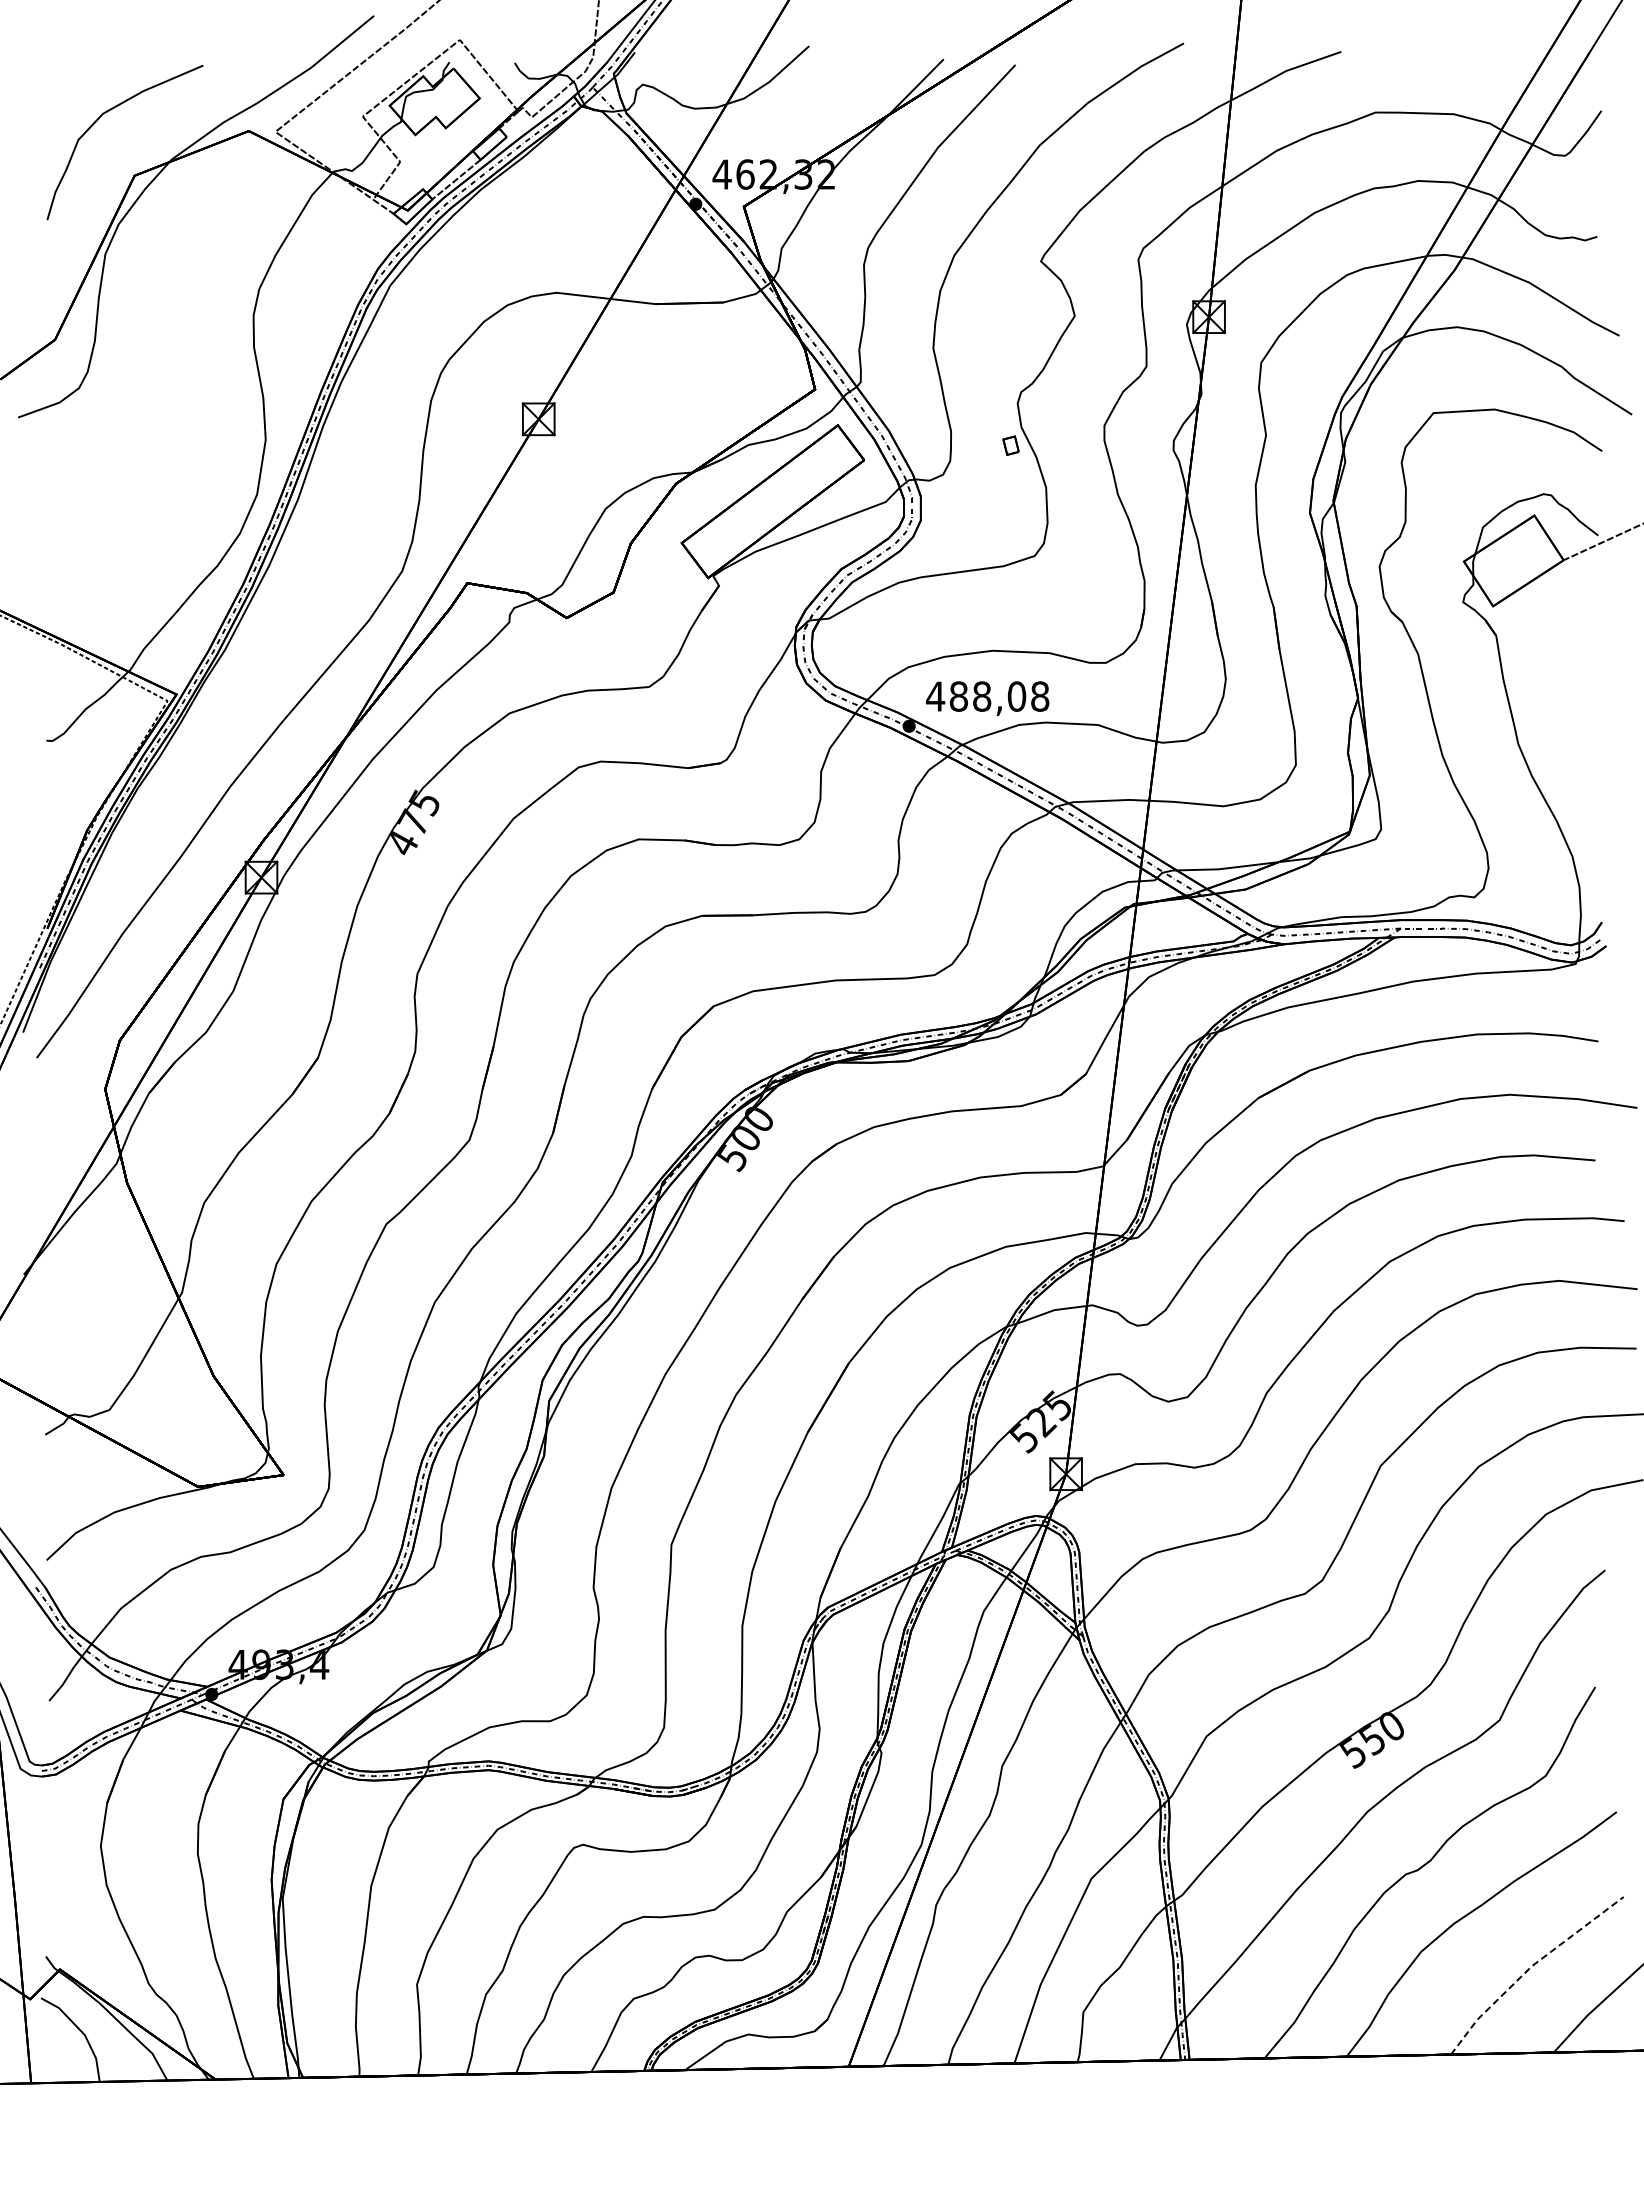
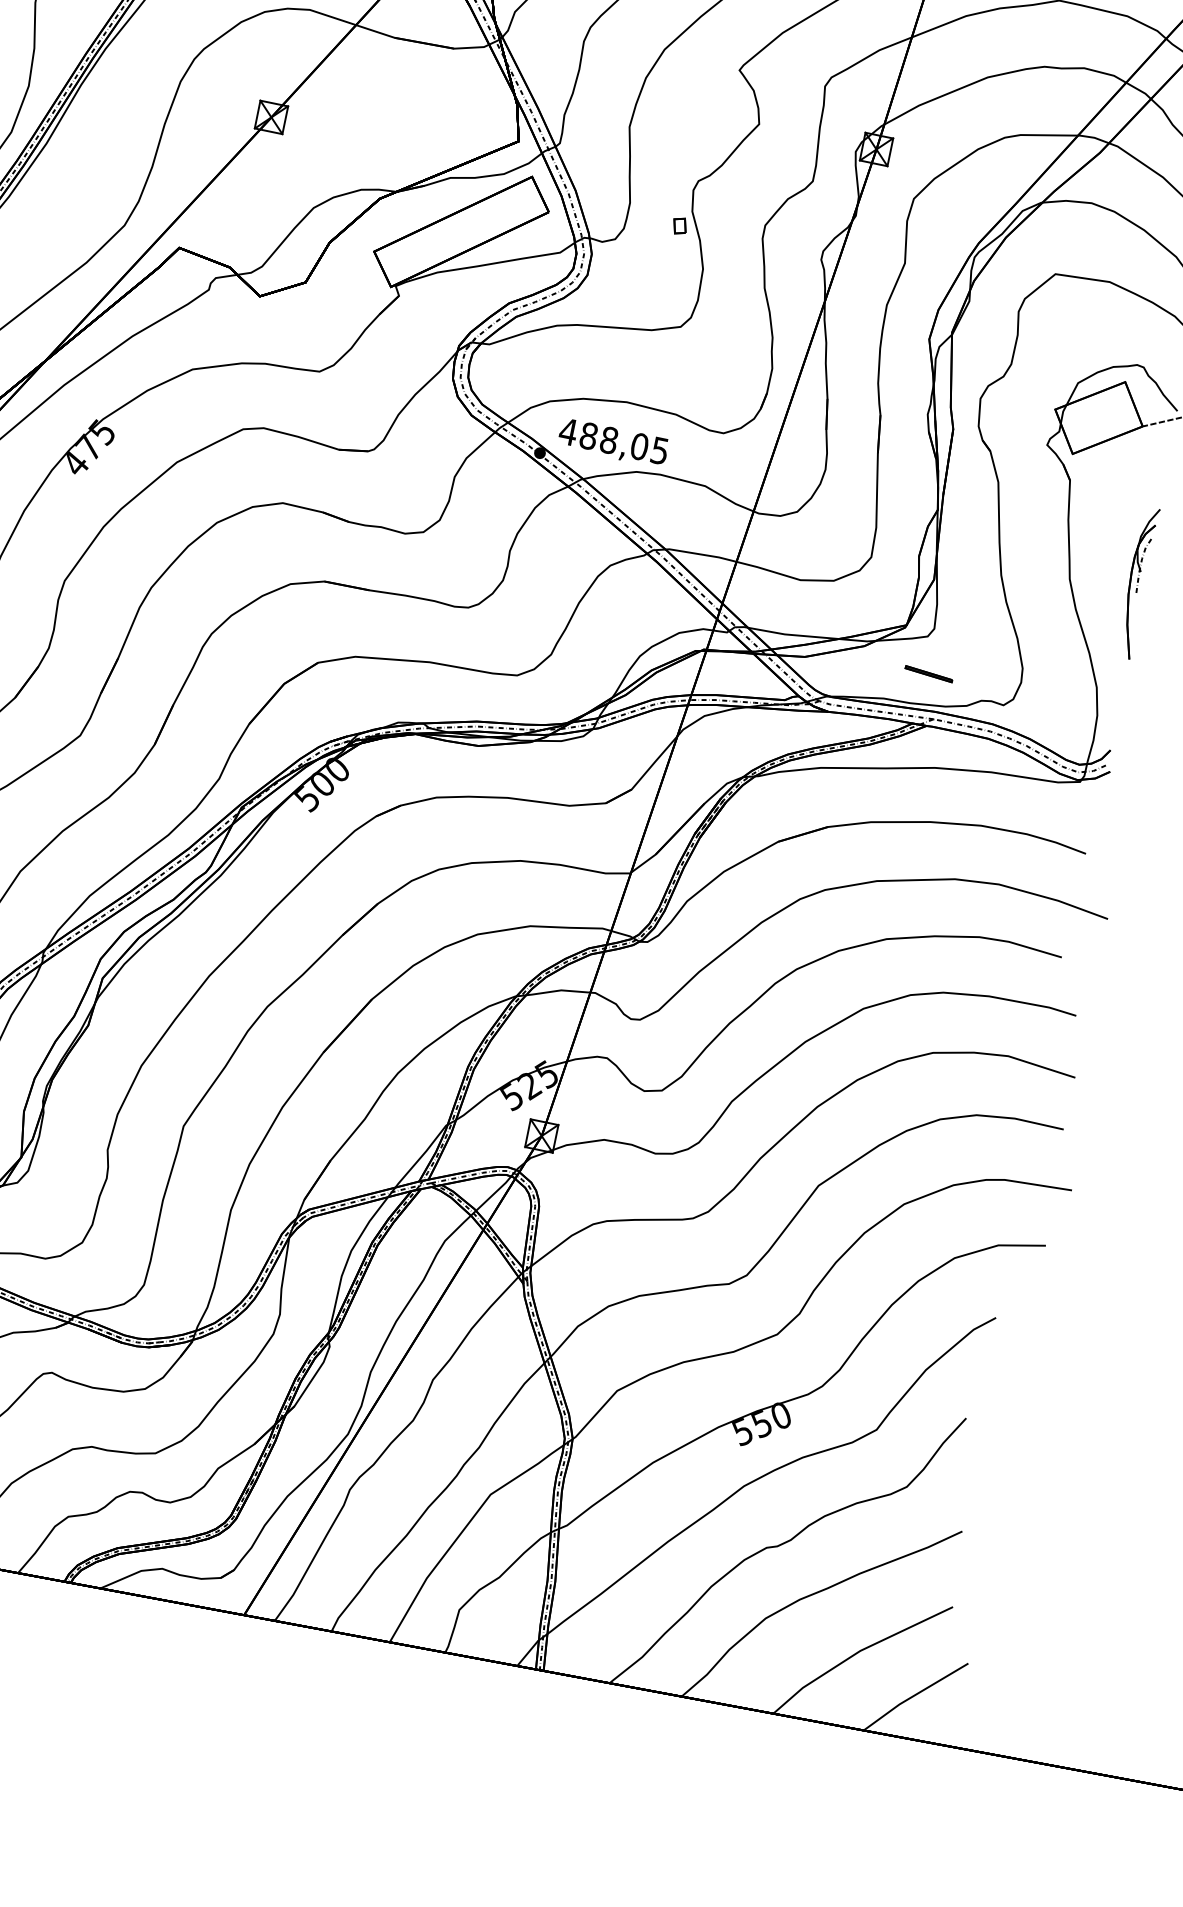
text: (1040, 696) -> (660, 450), 488,08 -> 488,05
part: (1592, 732) -> (1136, 582), added
part: (1385, 879) -> (929, 673), added
line: (1530, 1968) -> (858, 1652), dashed -> solid

